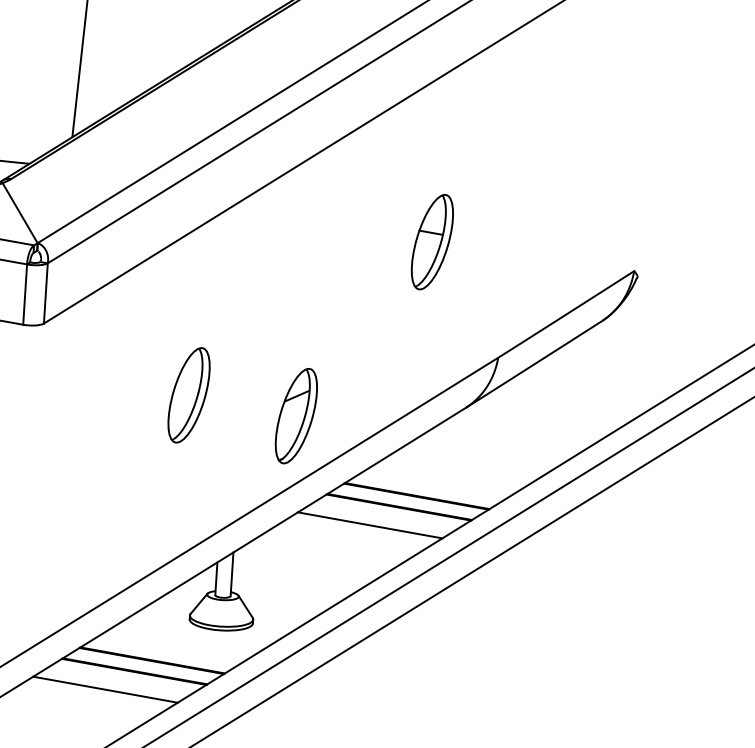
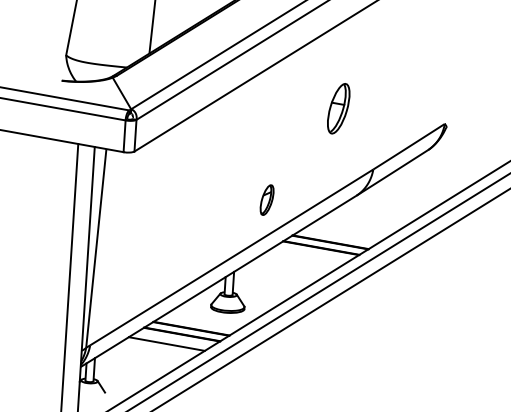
part: (188, 393) -> (210, 188), removed
part: (295, 414) -> (266, 199), size x0.6
line: (369, 525) -> (305, 257), removed

